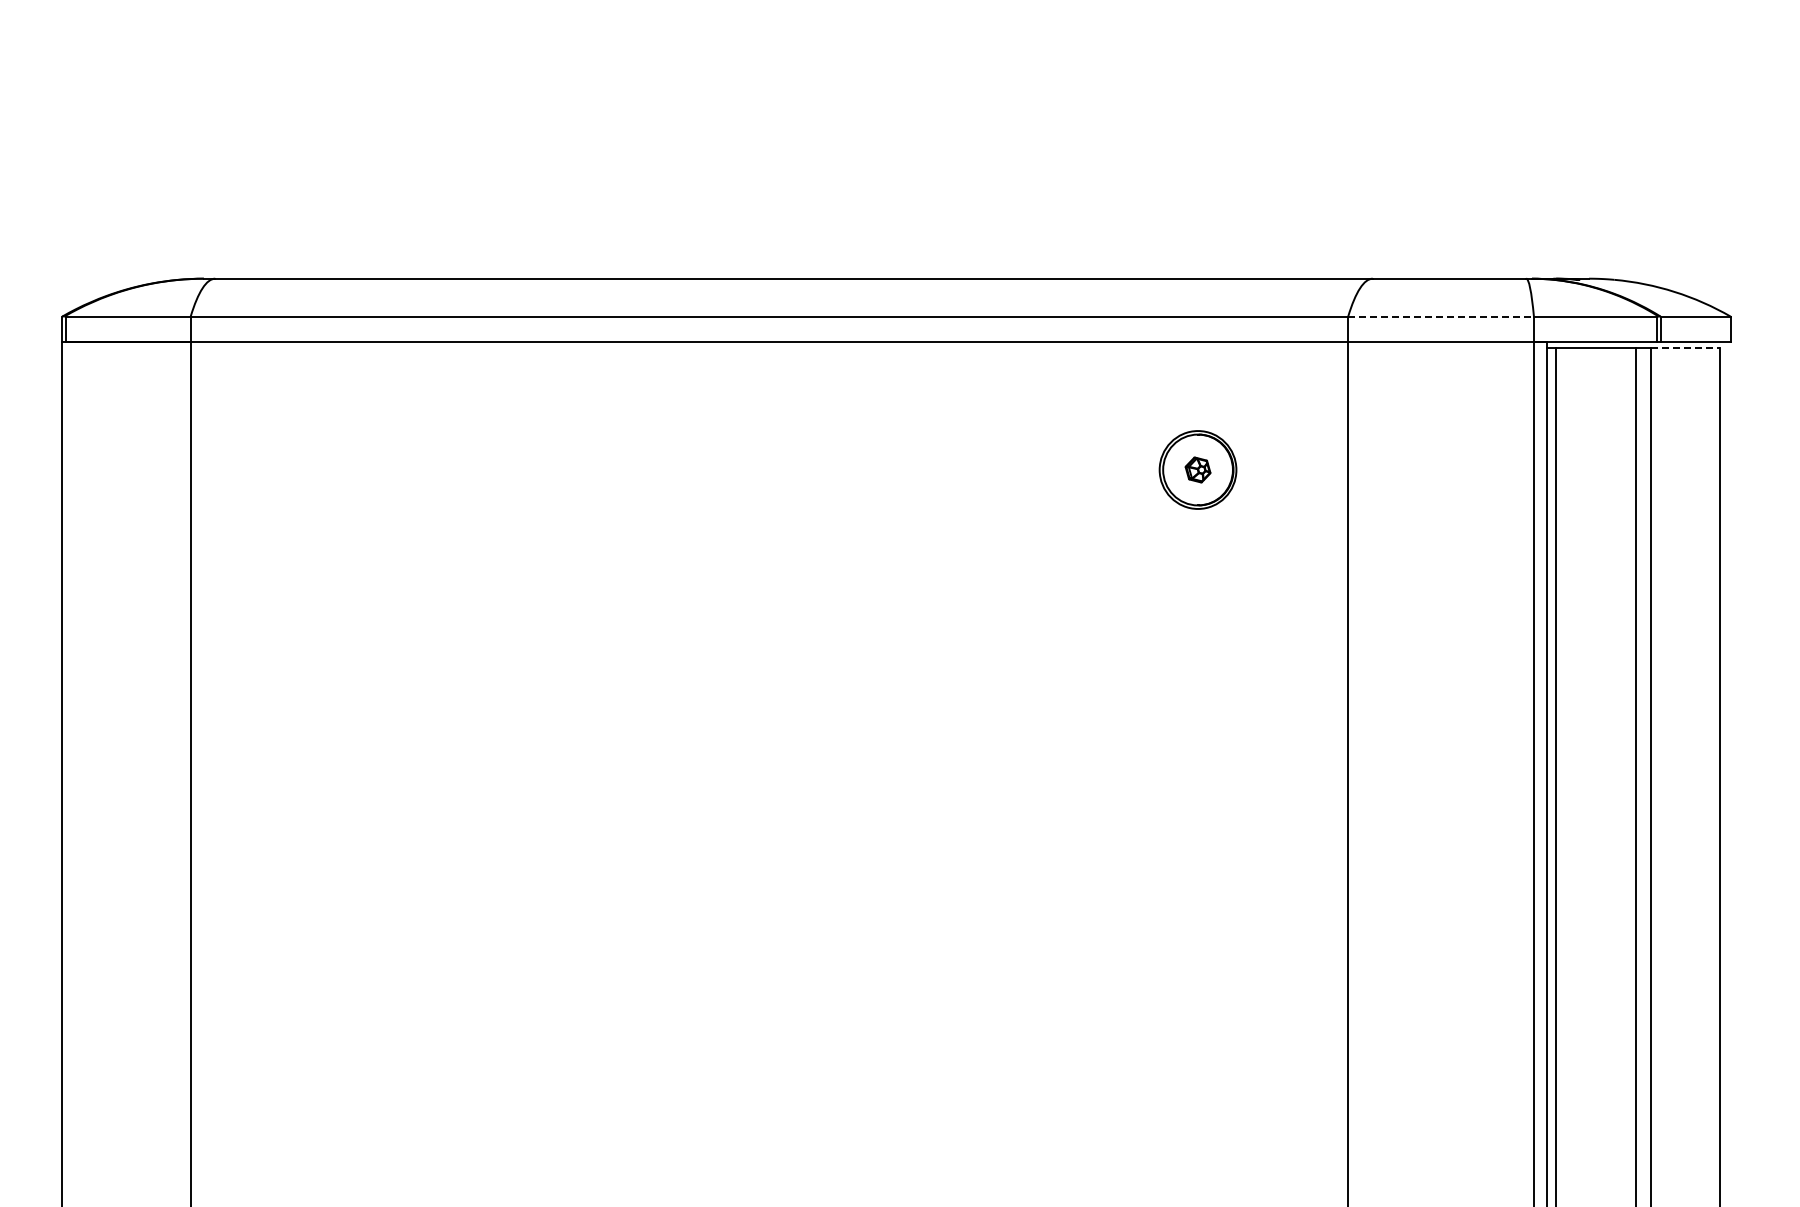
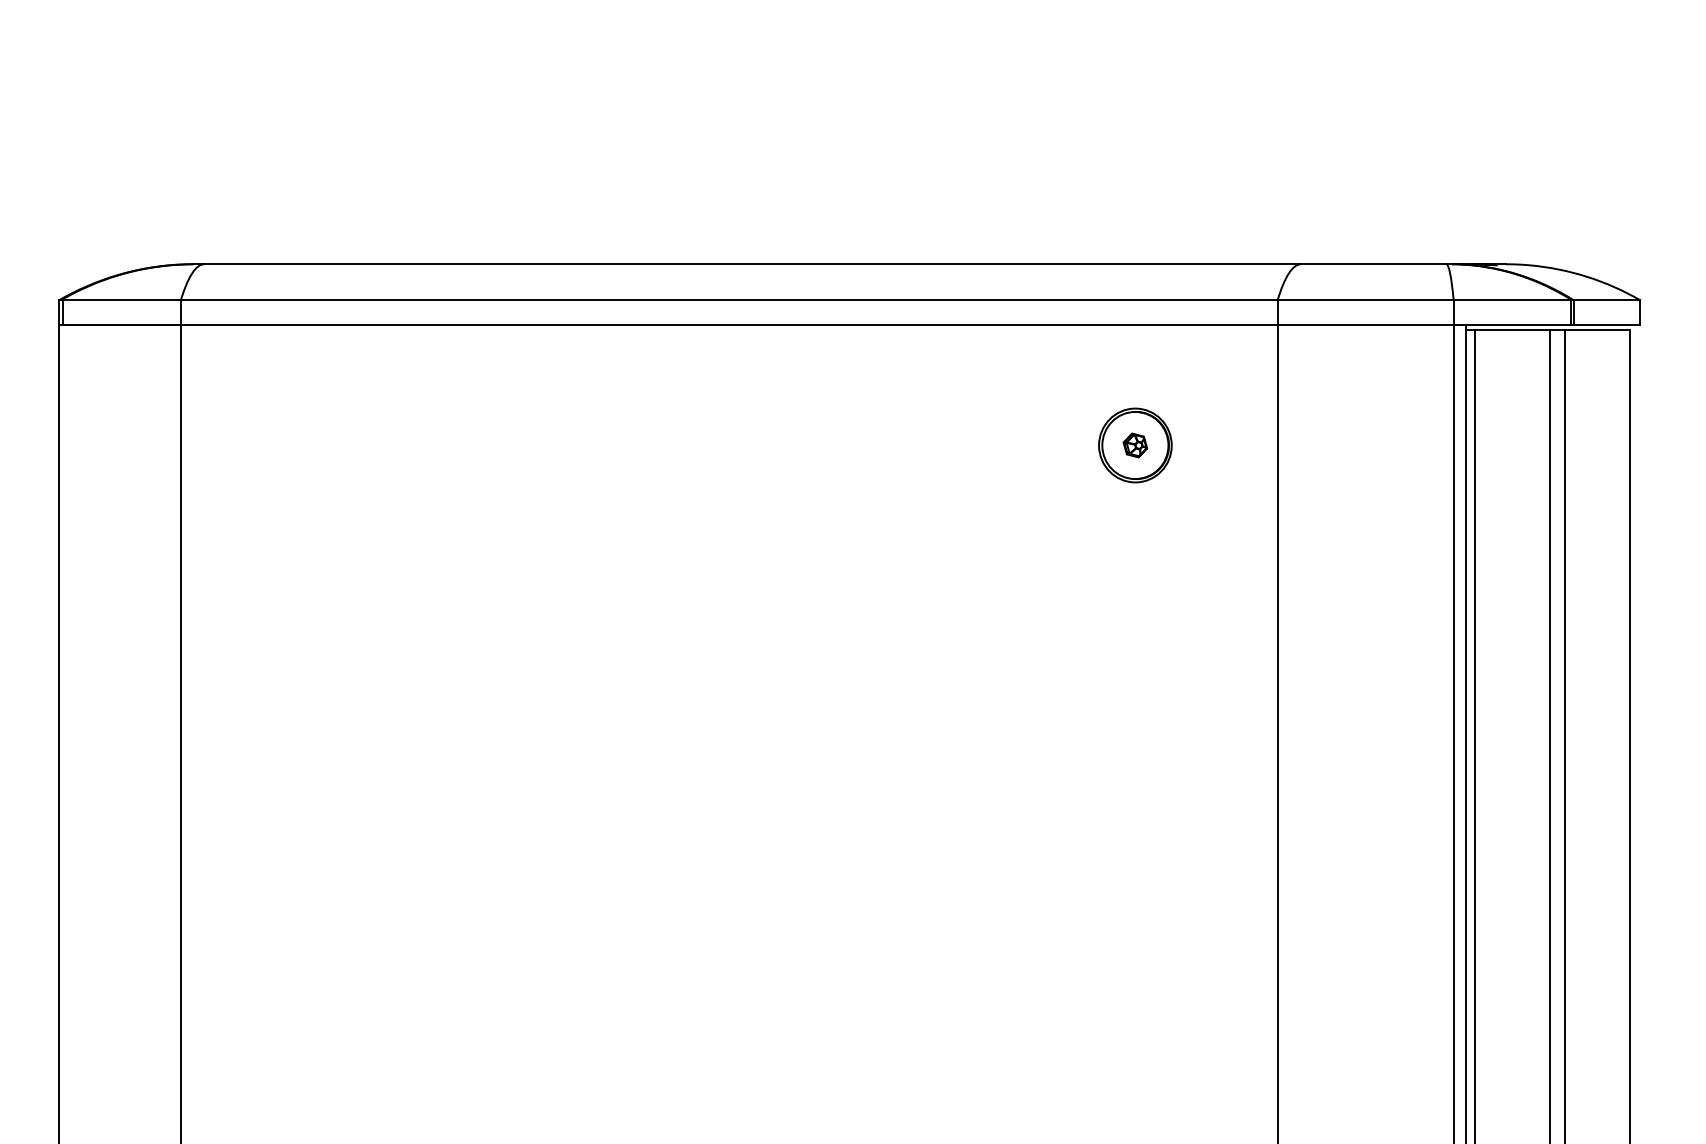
line: (1441, 316) -> (1366, 300), dashed -> solid
line: (1686, 347) -> (1598, 329), dashed -> solid

